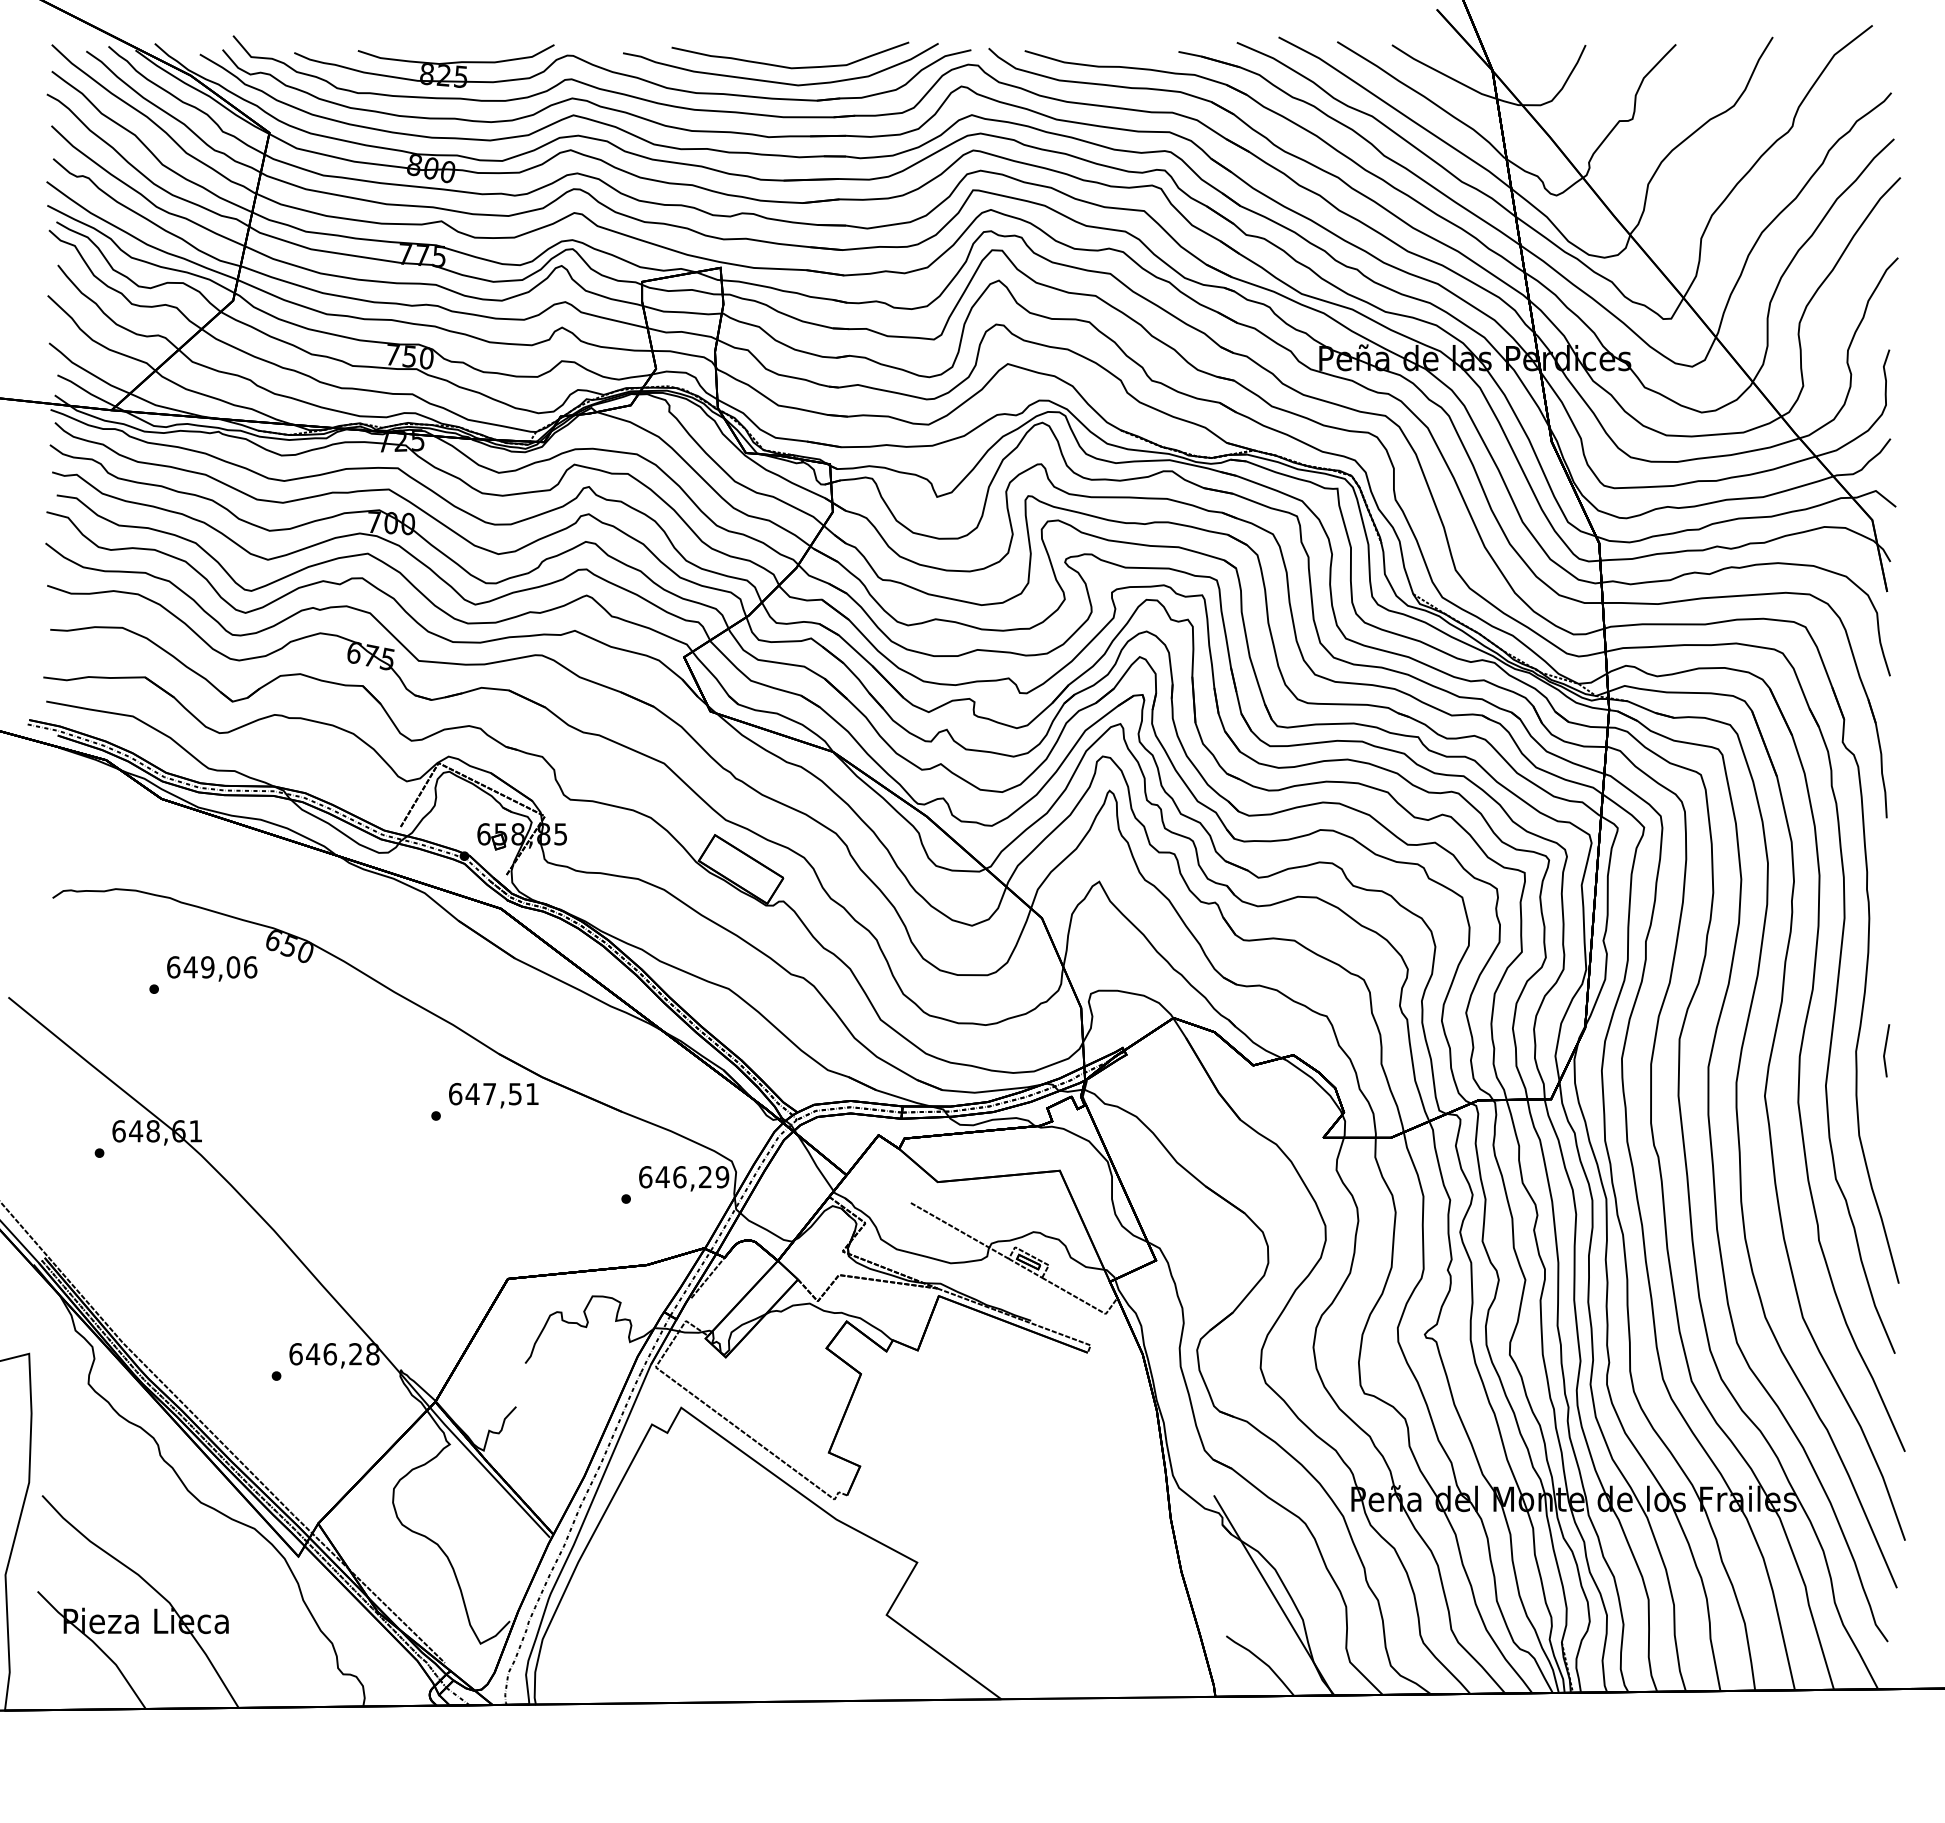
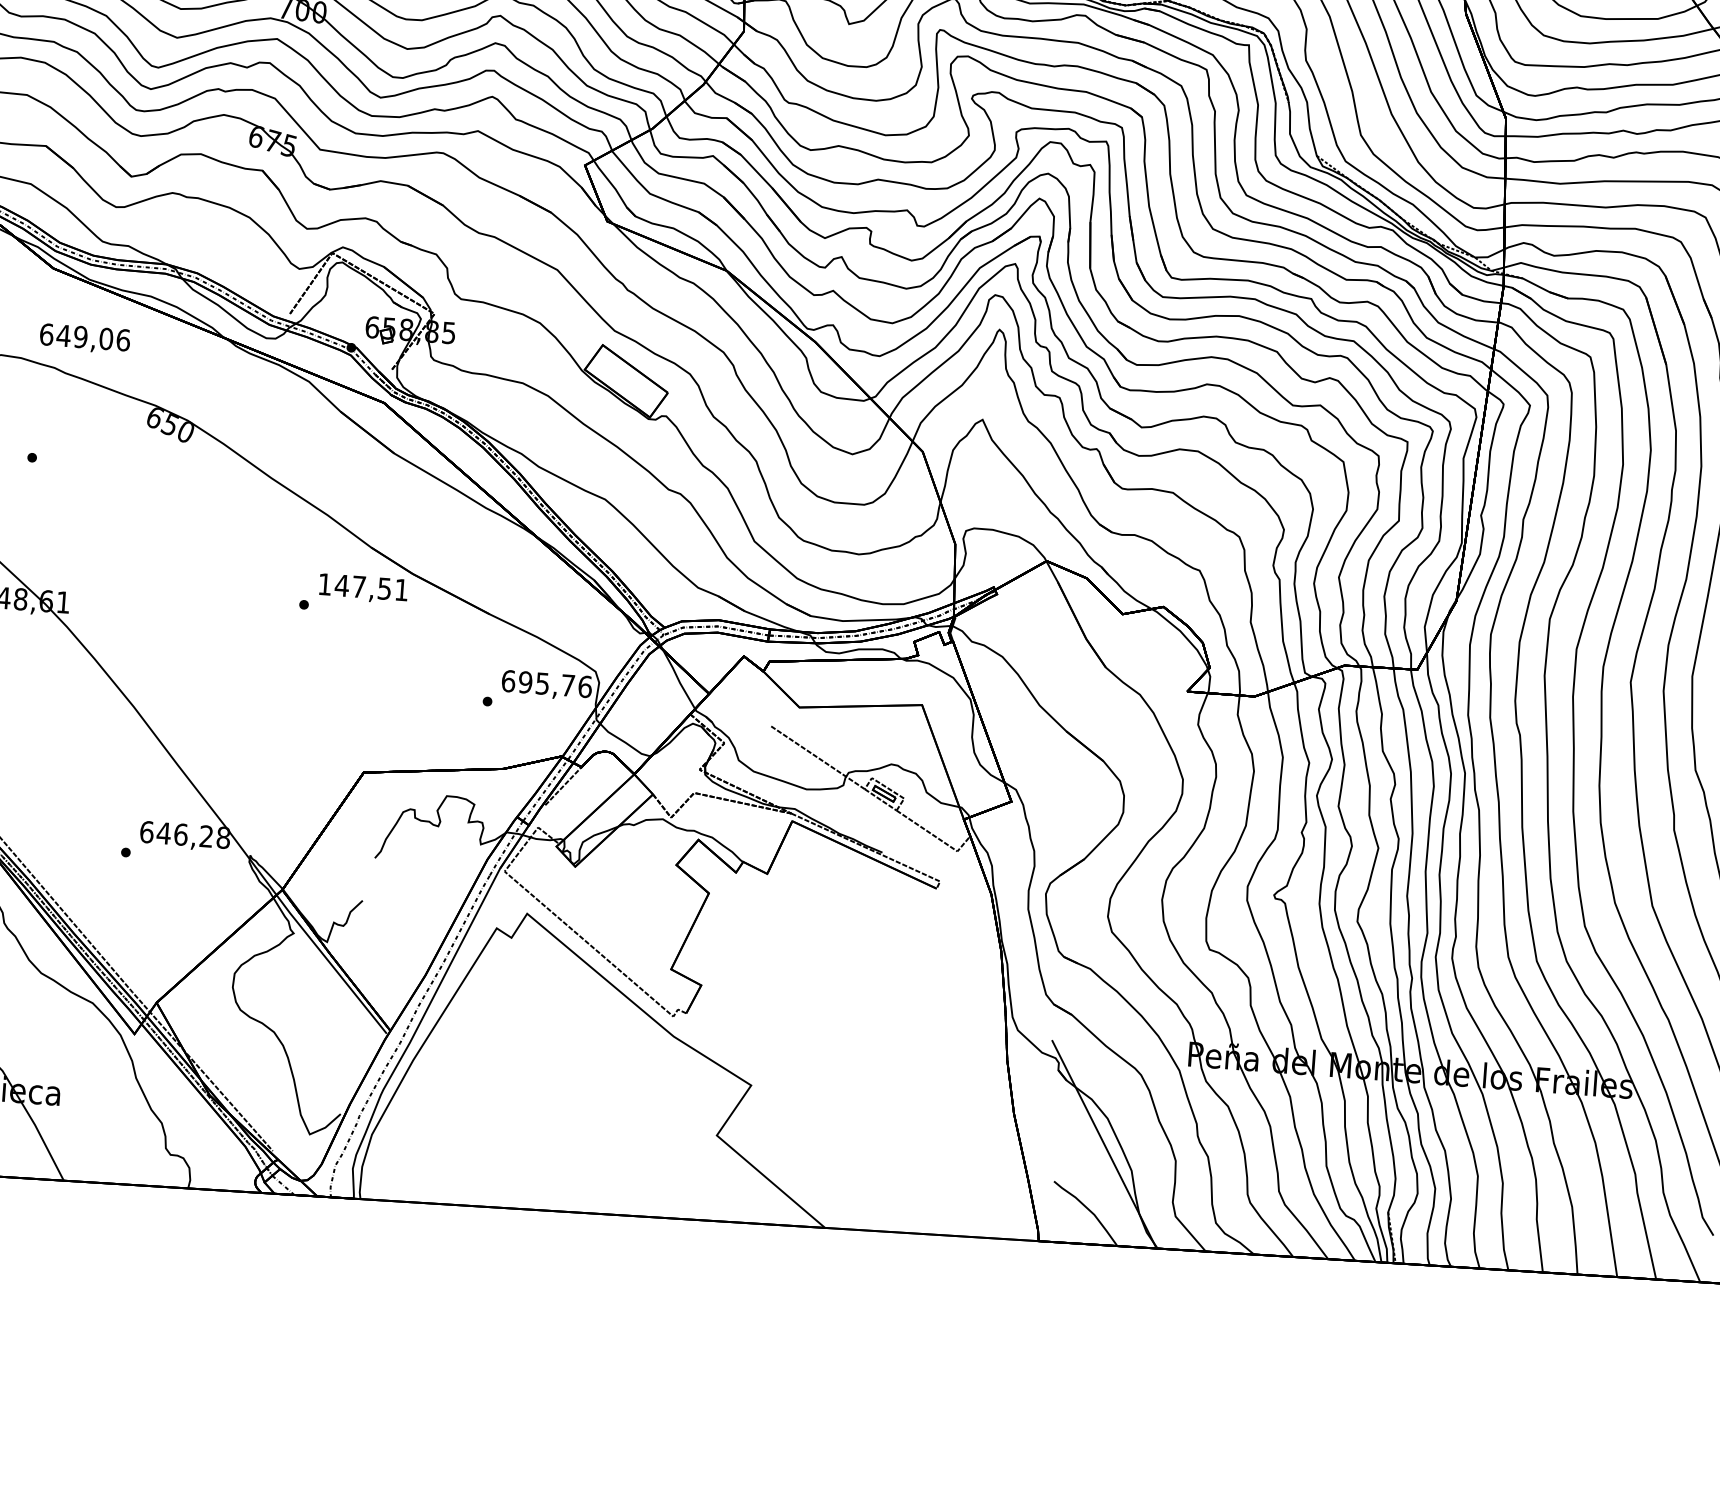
text: (212, 968) -> (85, 338), moved
text: (455, 1093) -> (325, 583), 647,51 -> 147,51
text: (692, 1177) -> (555, 684), 646,29 -> 695,76

